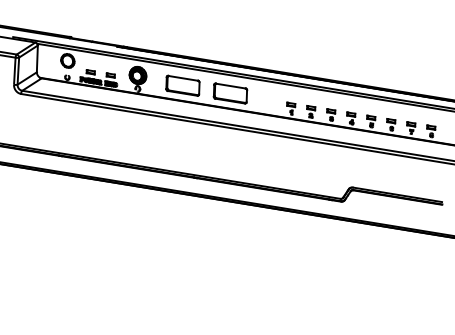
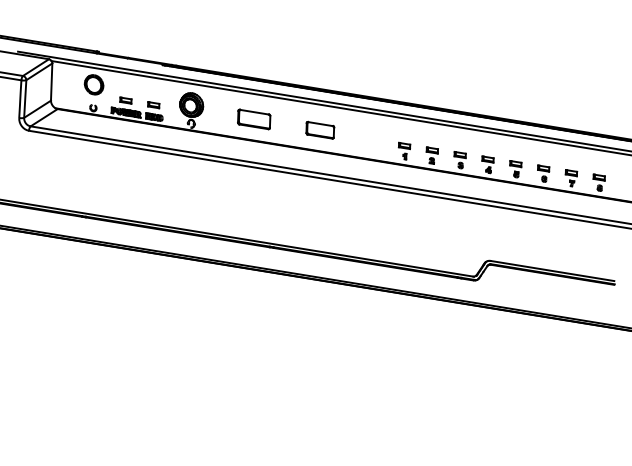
part: (183, 85) -> (254, 119), size x0.7
part: (230, 93) -> (320, 130), size x0.6

